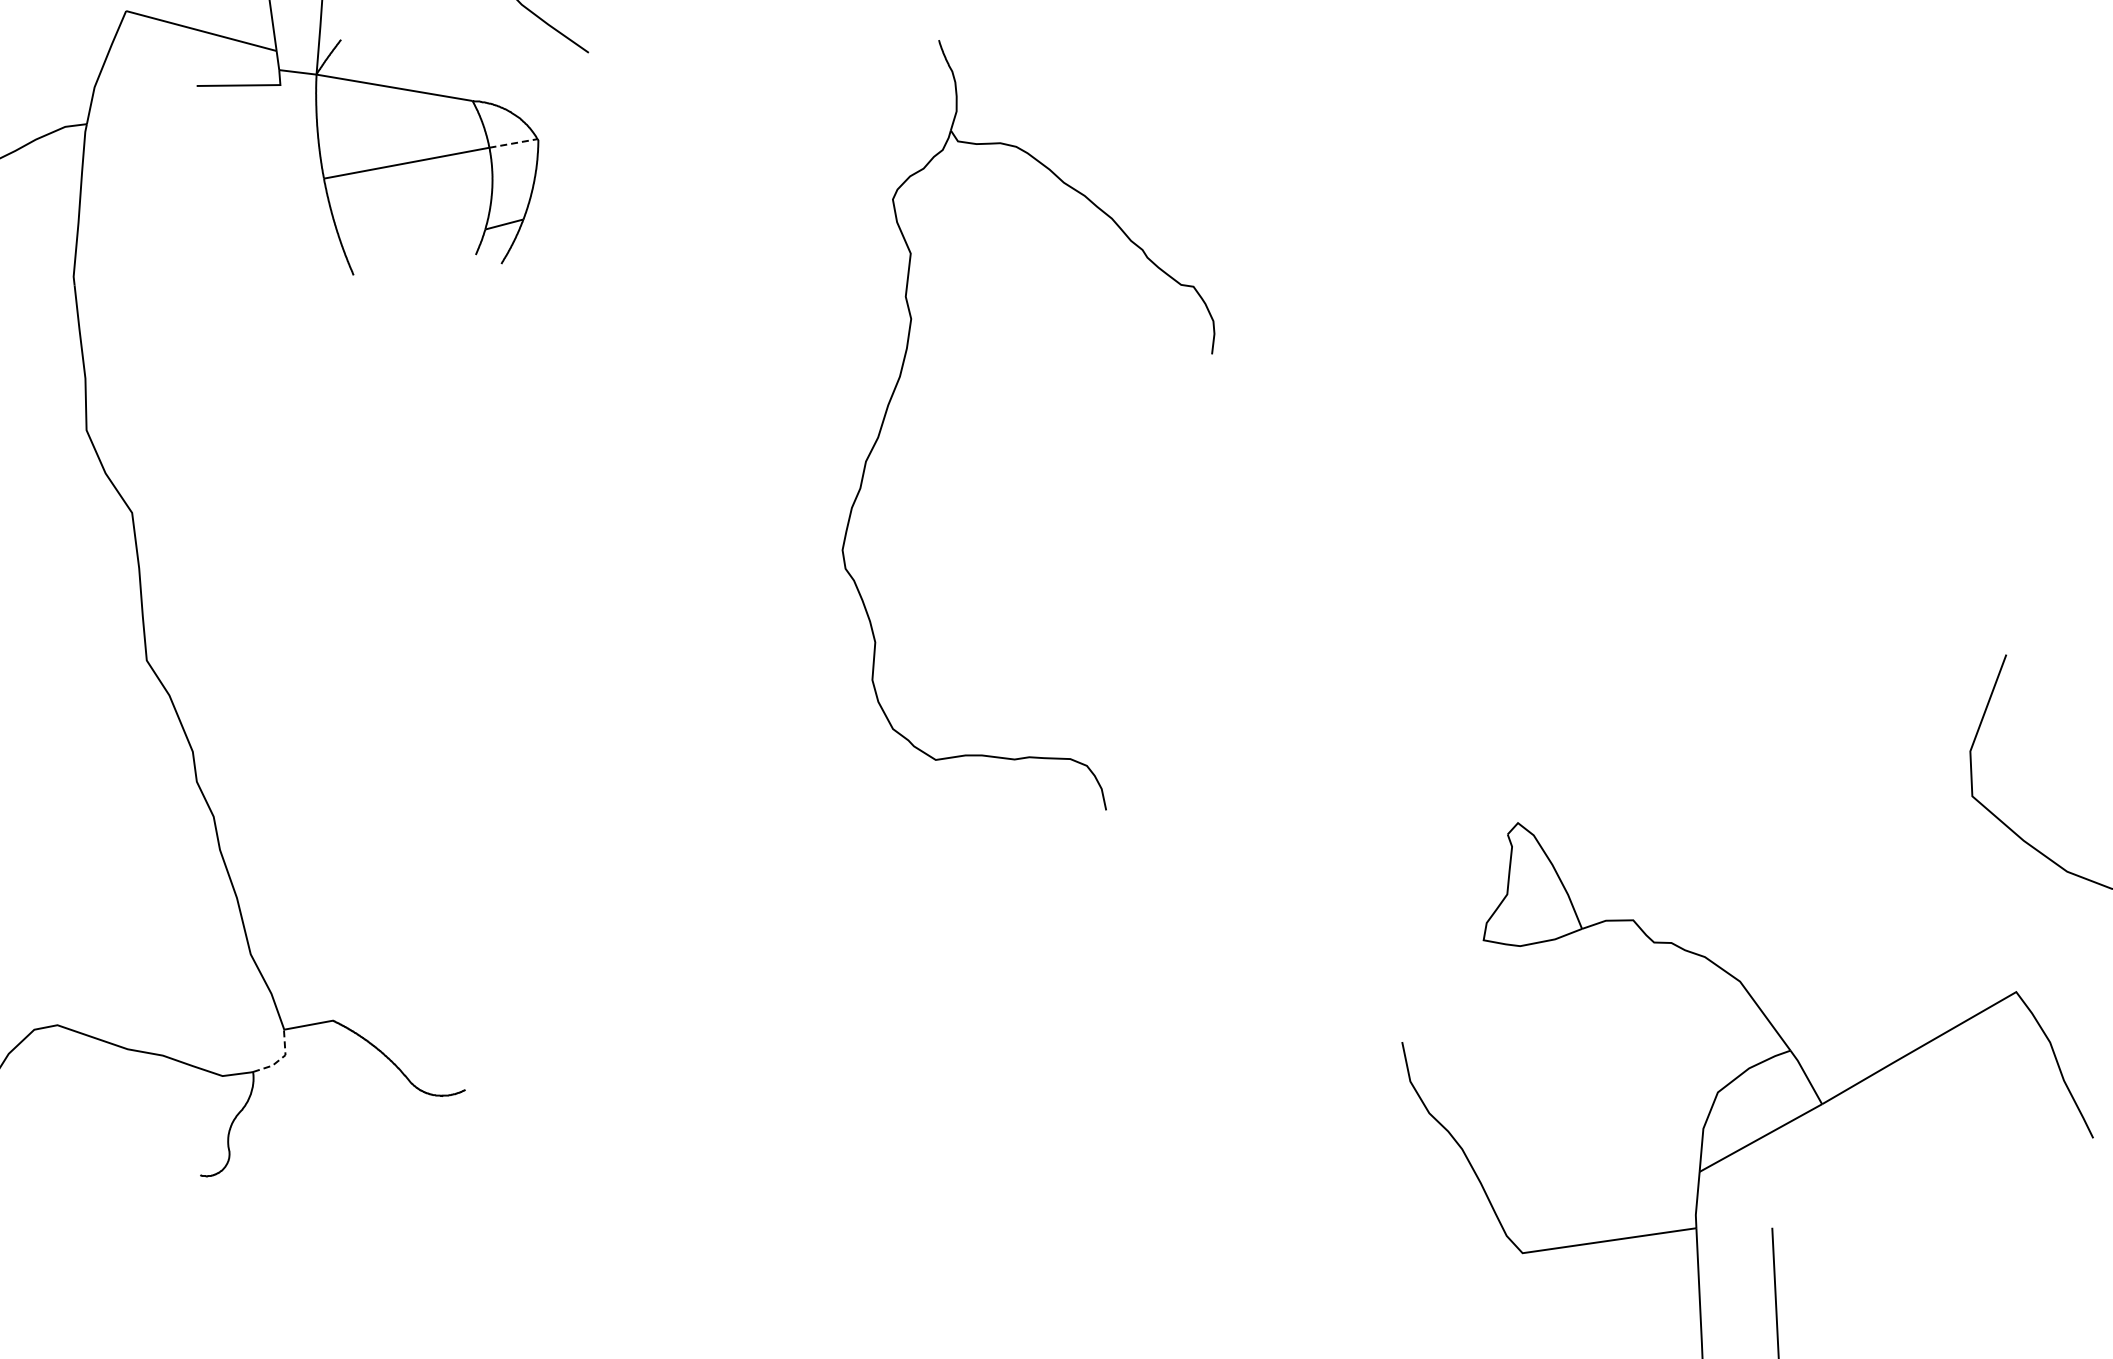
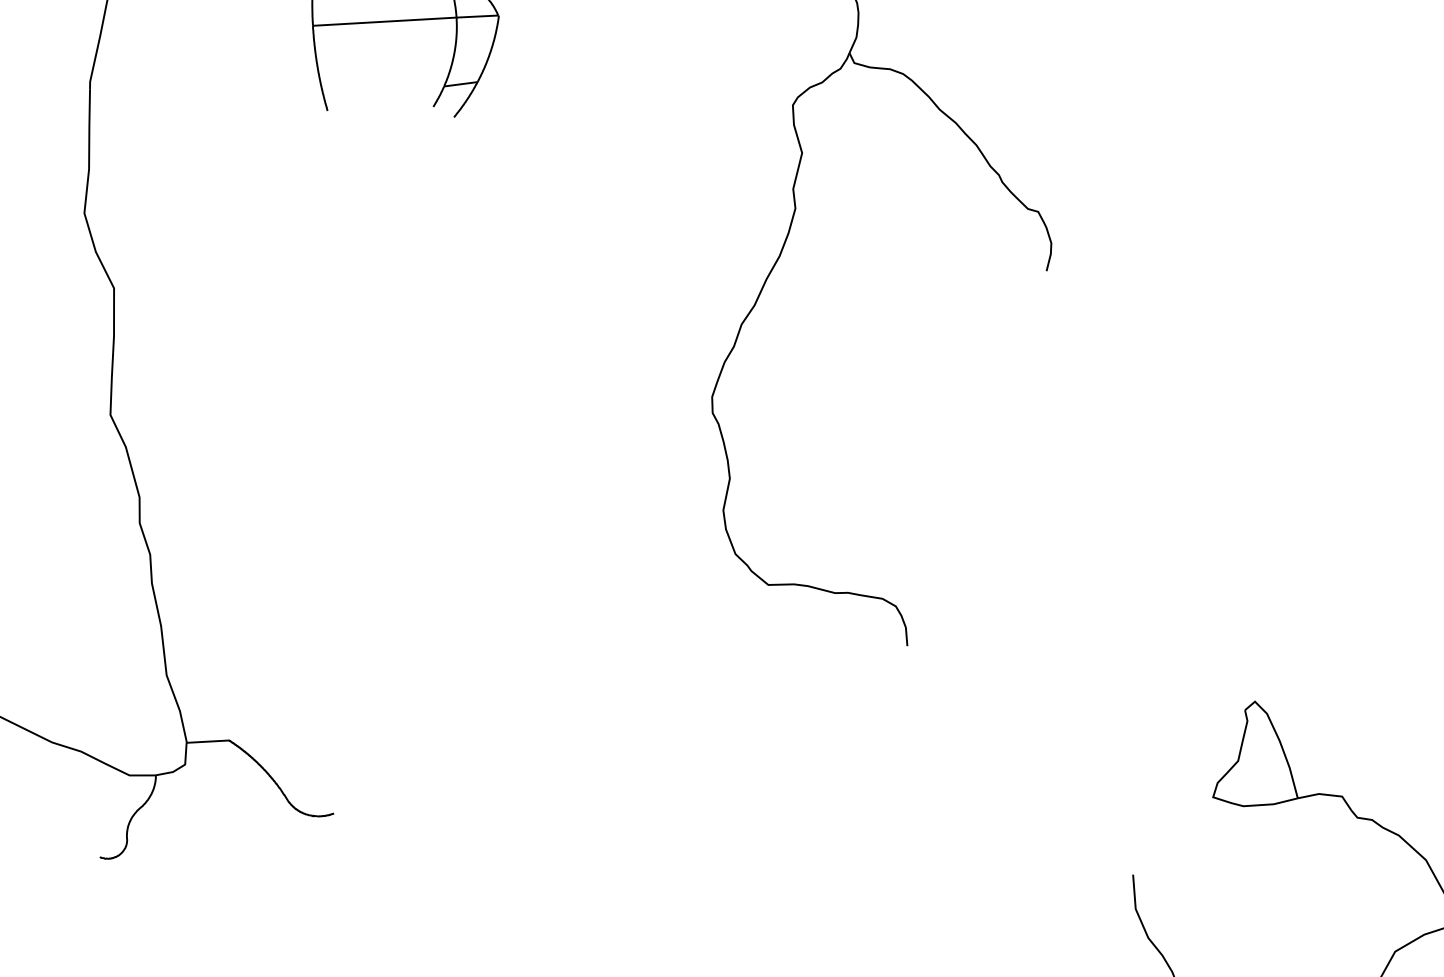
line: (513, 143) -> (477, 16), dashed -> solid
line: (280, 1058) -> (180, 766), dashed -> solid

